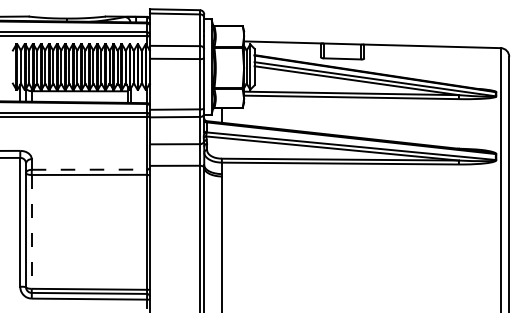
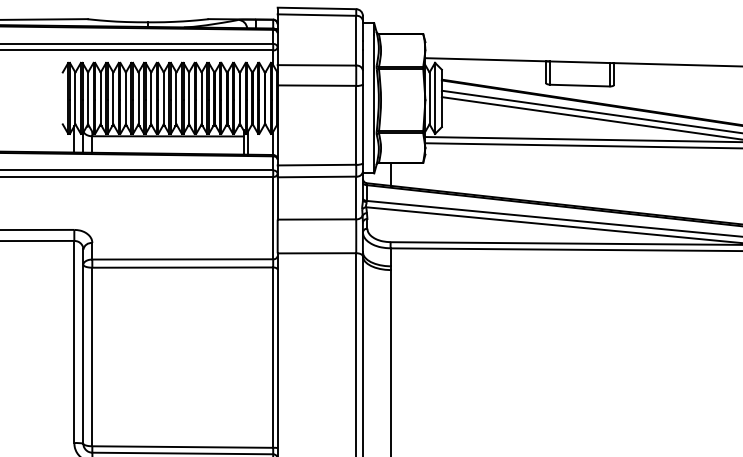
line: (88, 169) -> (181, 259), dashed -> solid
line: (31, 231) -> (91, 356), dashed -> solid

